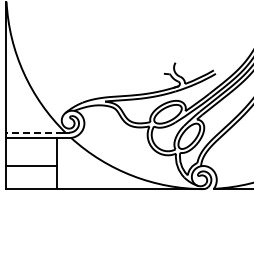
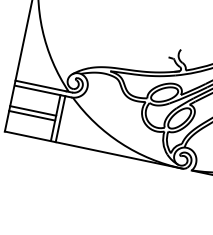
line: (34, 132) -> (40, 85), dashed -> solid
line: (31, 160) -> (32, 110), added
line: (62, 163) -> (60, 119), added

